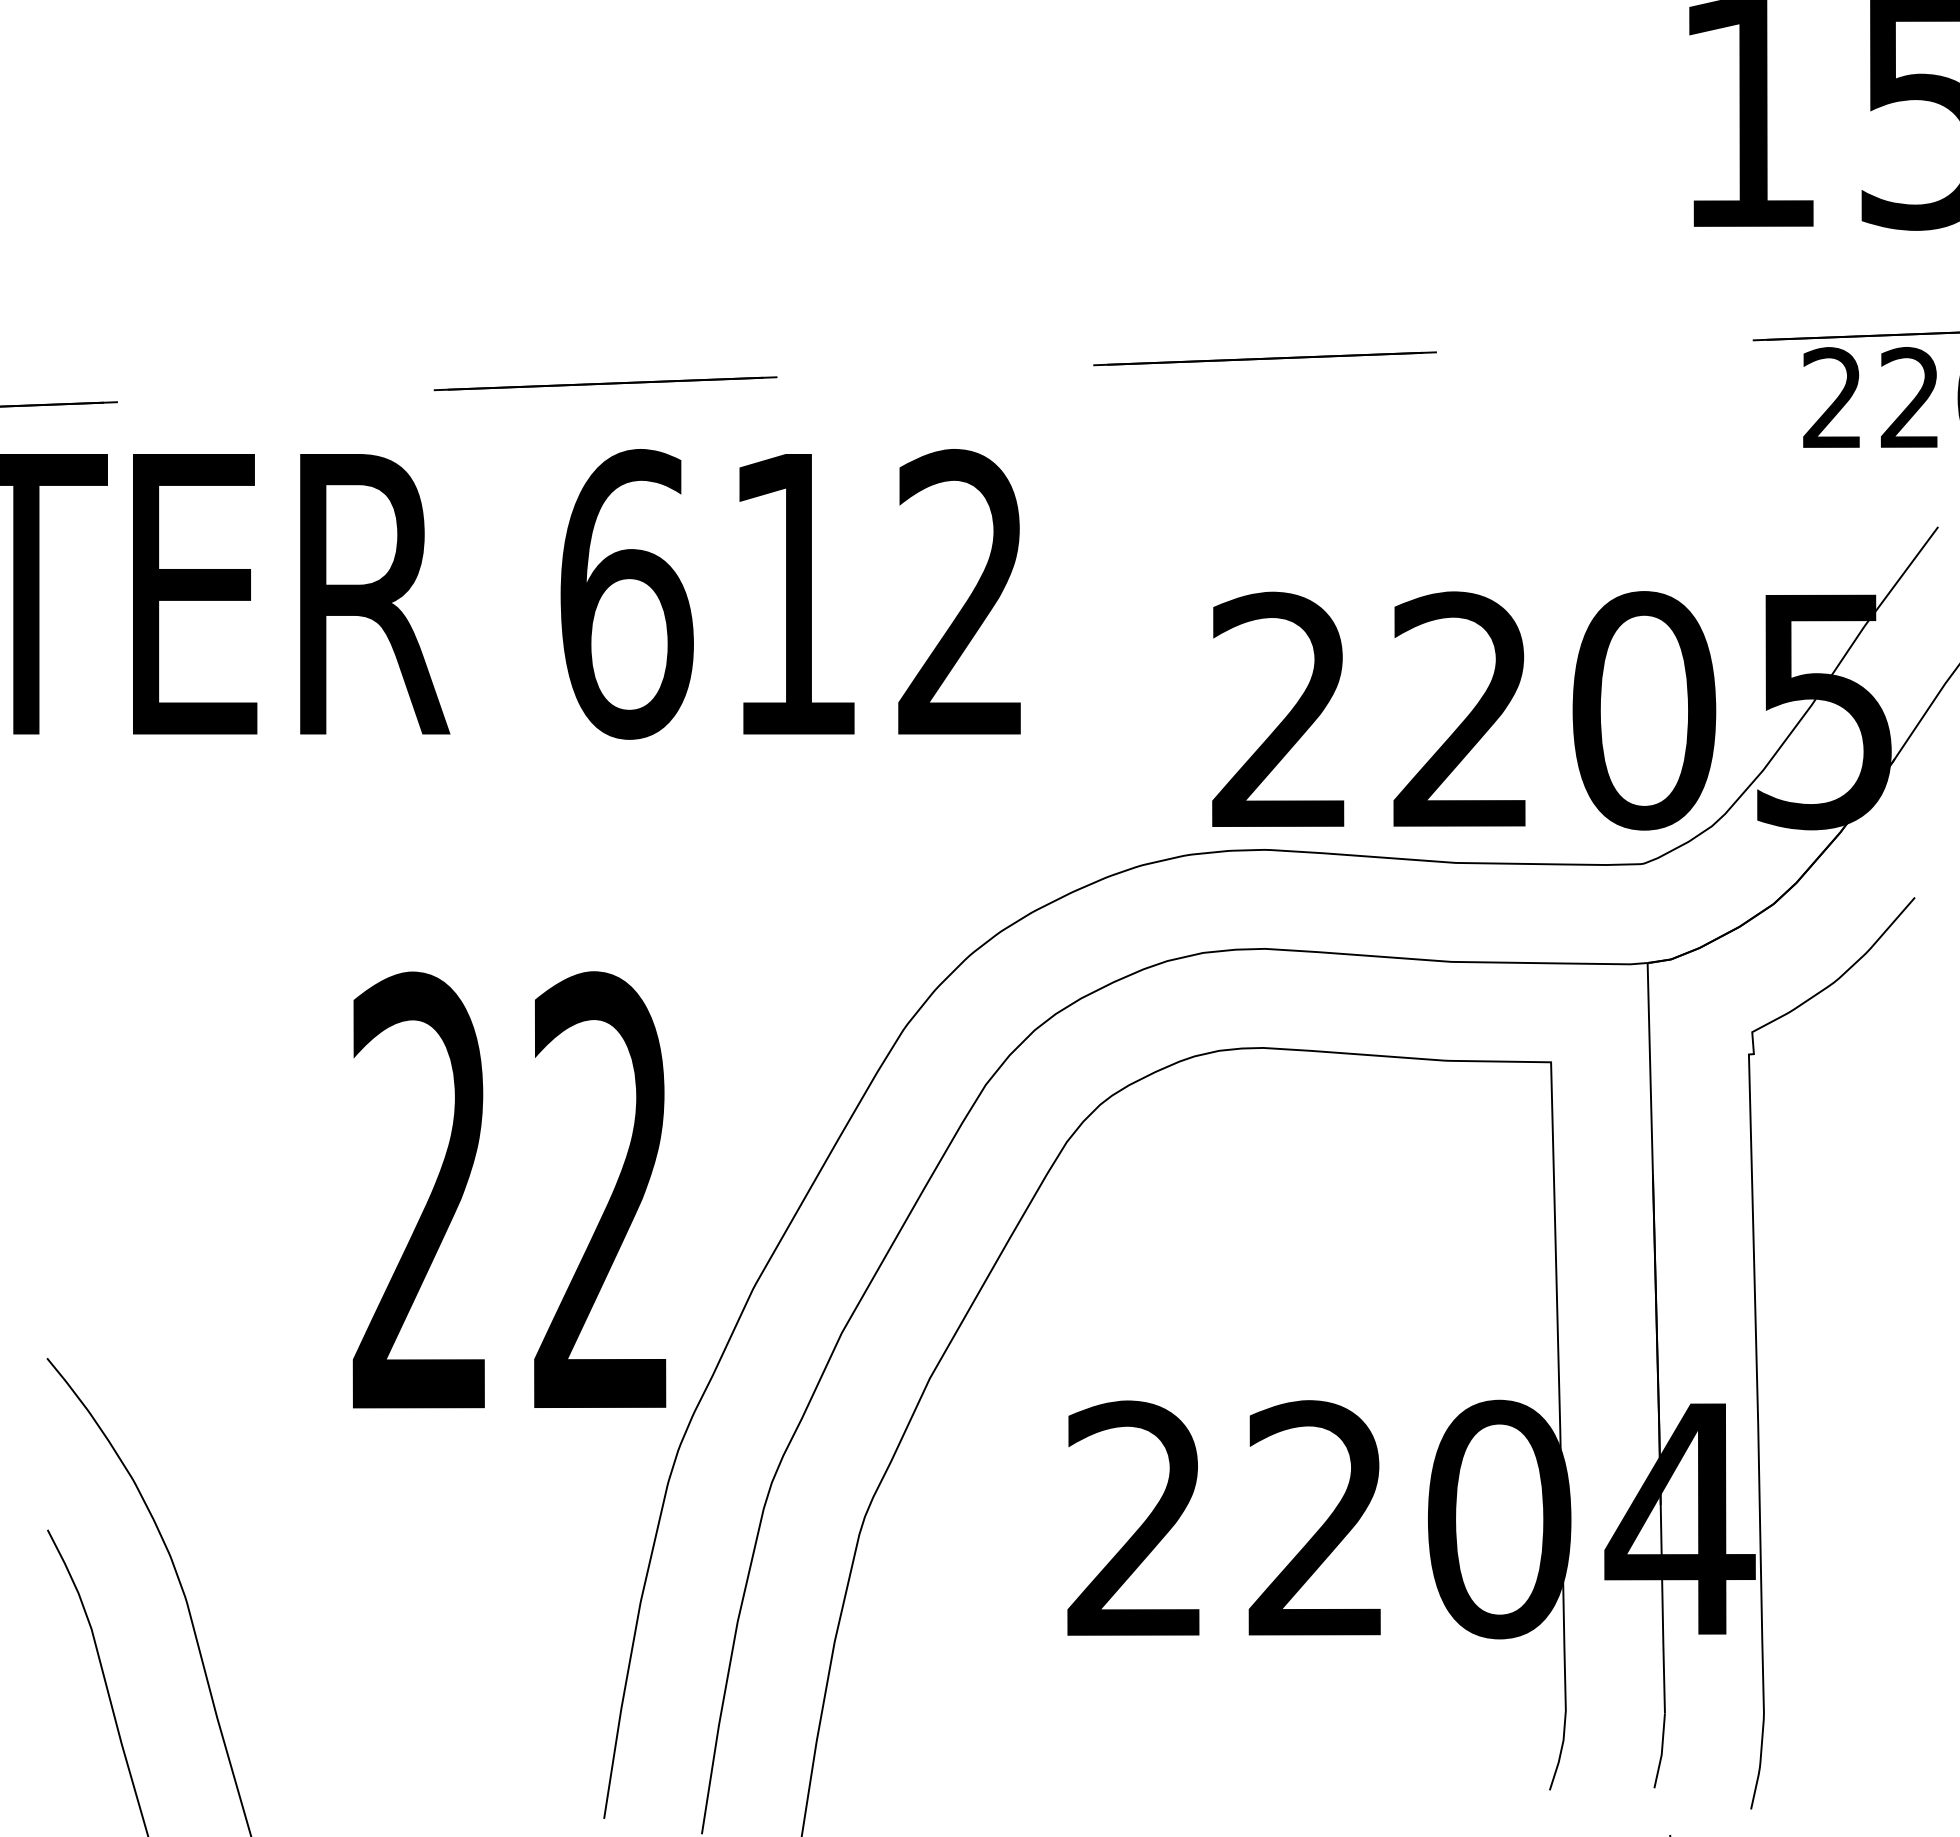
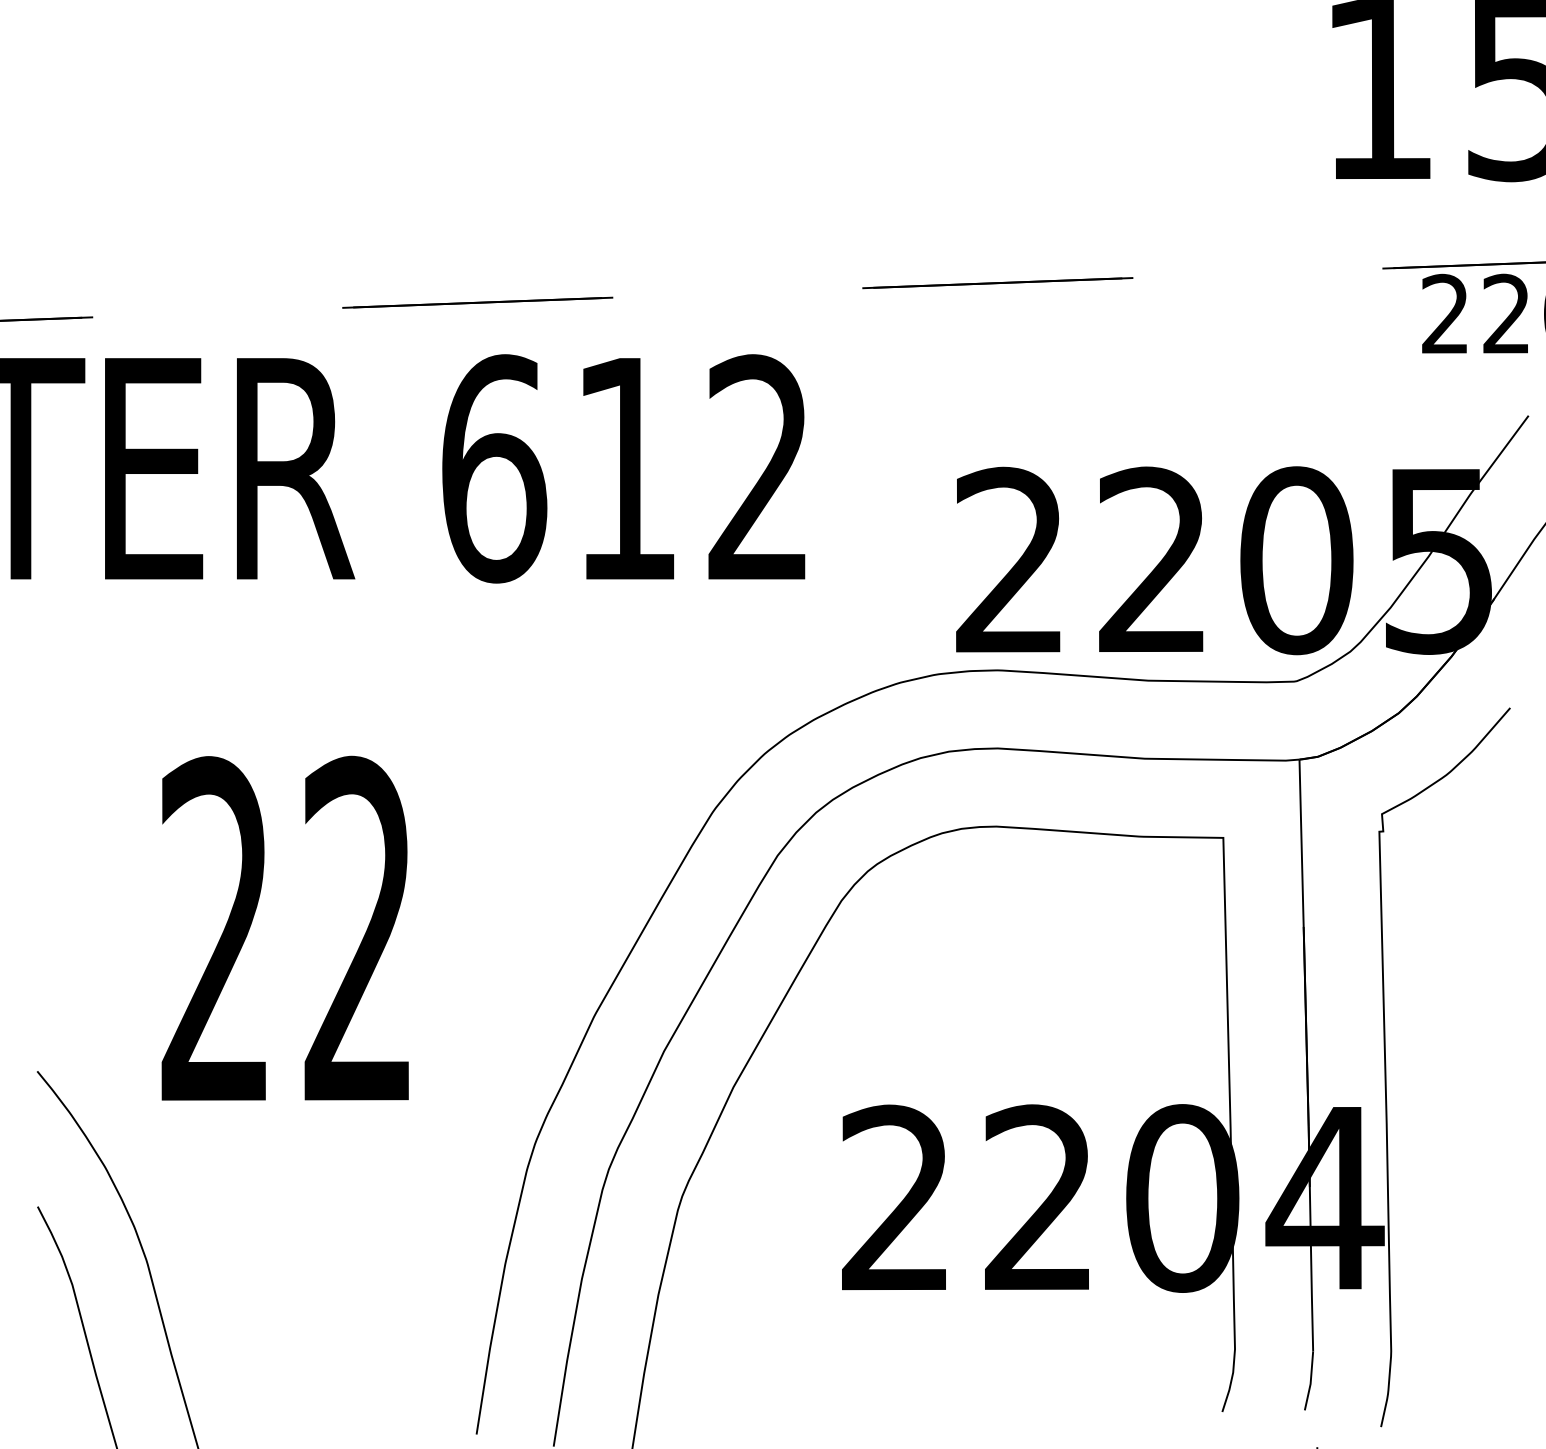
text: (509, 1189) -> (285, 927), moved

